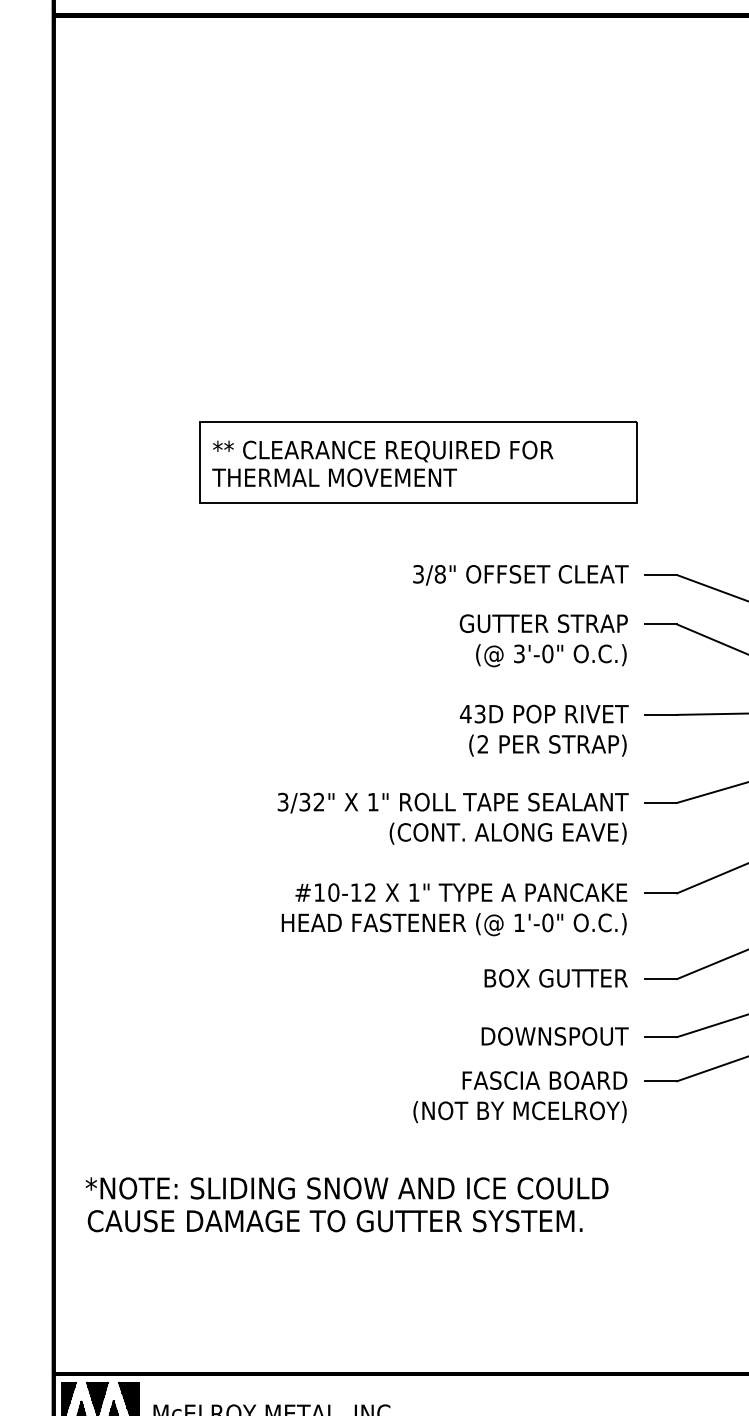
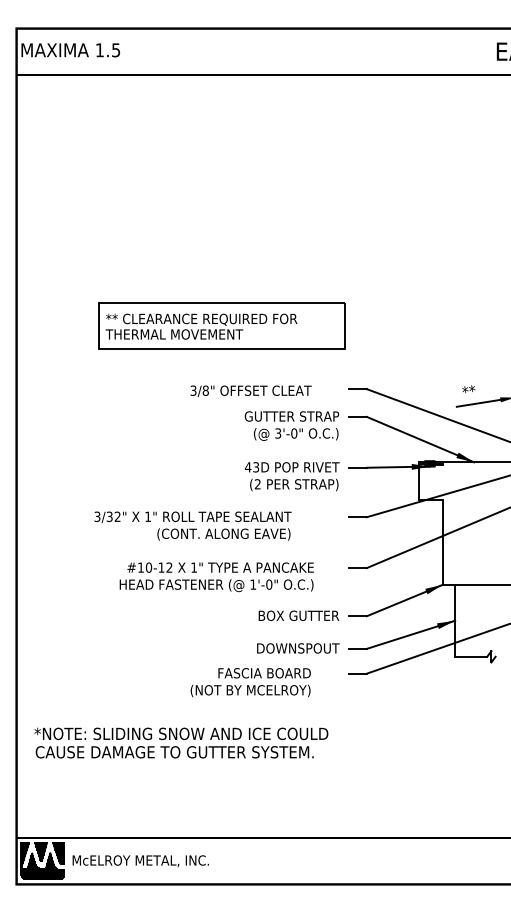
text: (519, 573) -> (250, 390), moved
text: (452, 817) -> (192, 525), moved
text: (453, 910) -> (216, 577), moved
text: (519, 1096) -> (250, 682), moved

